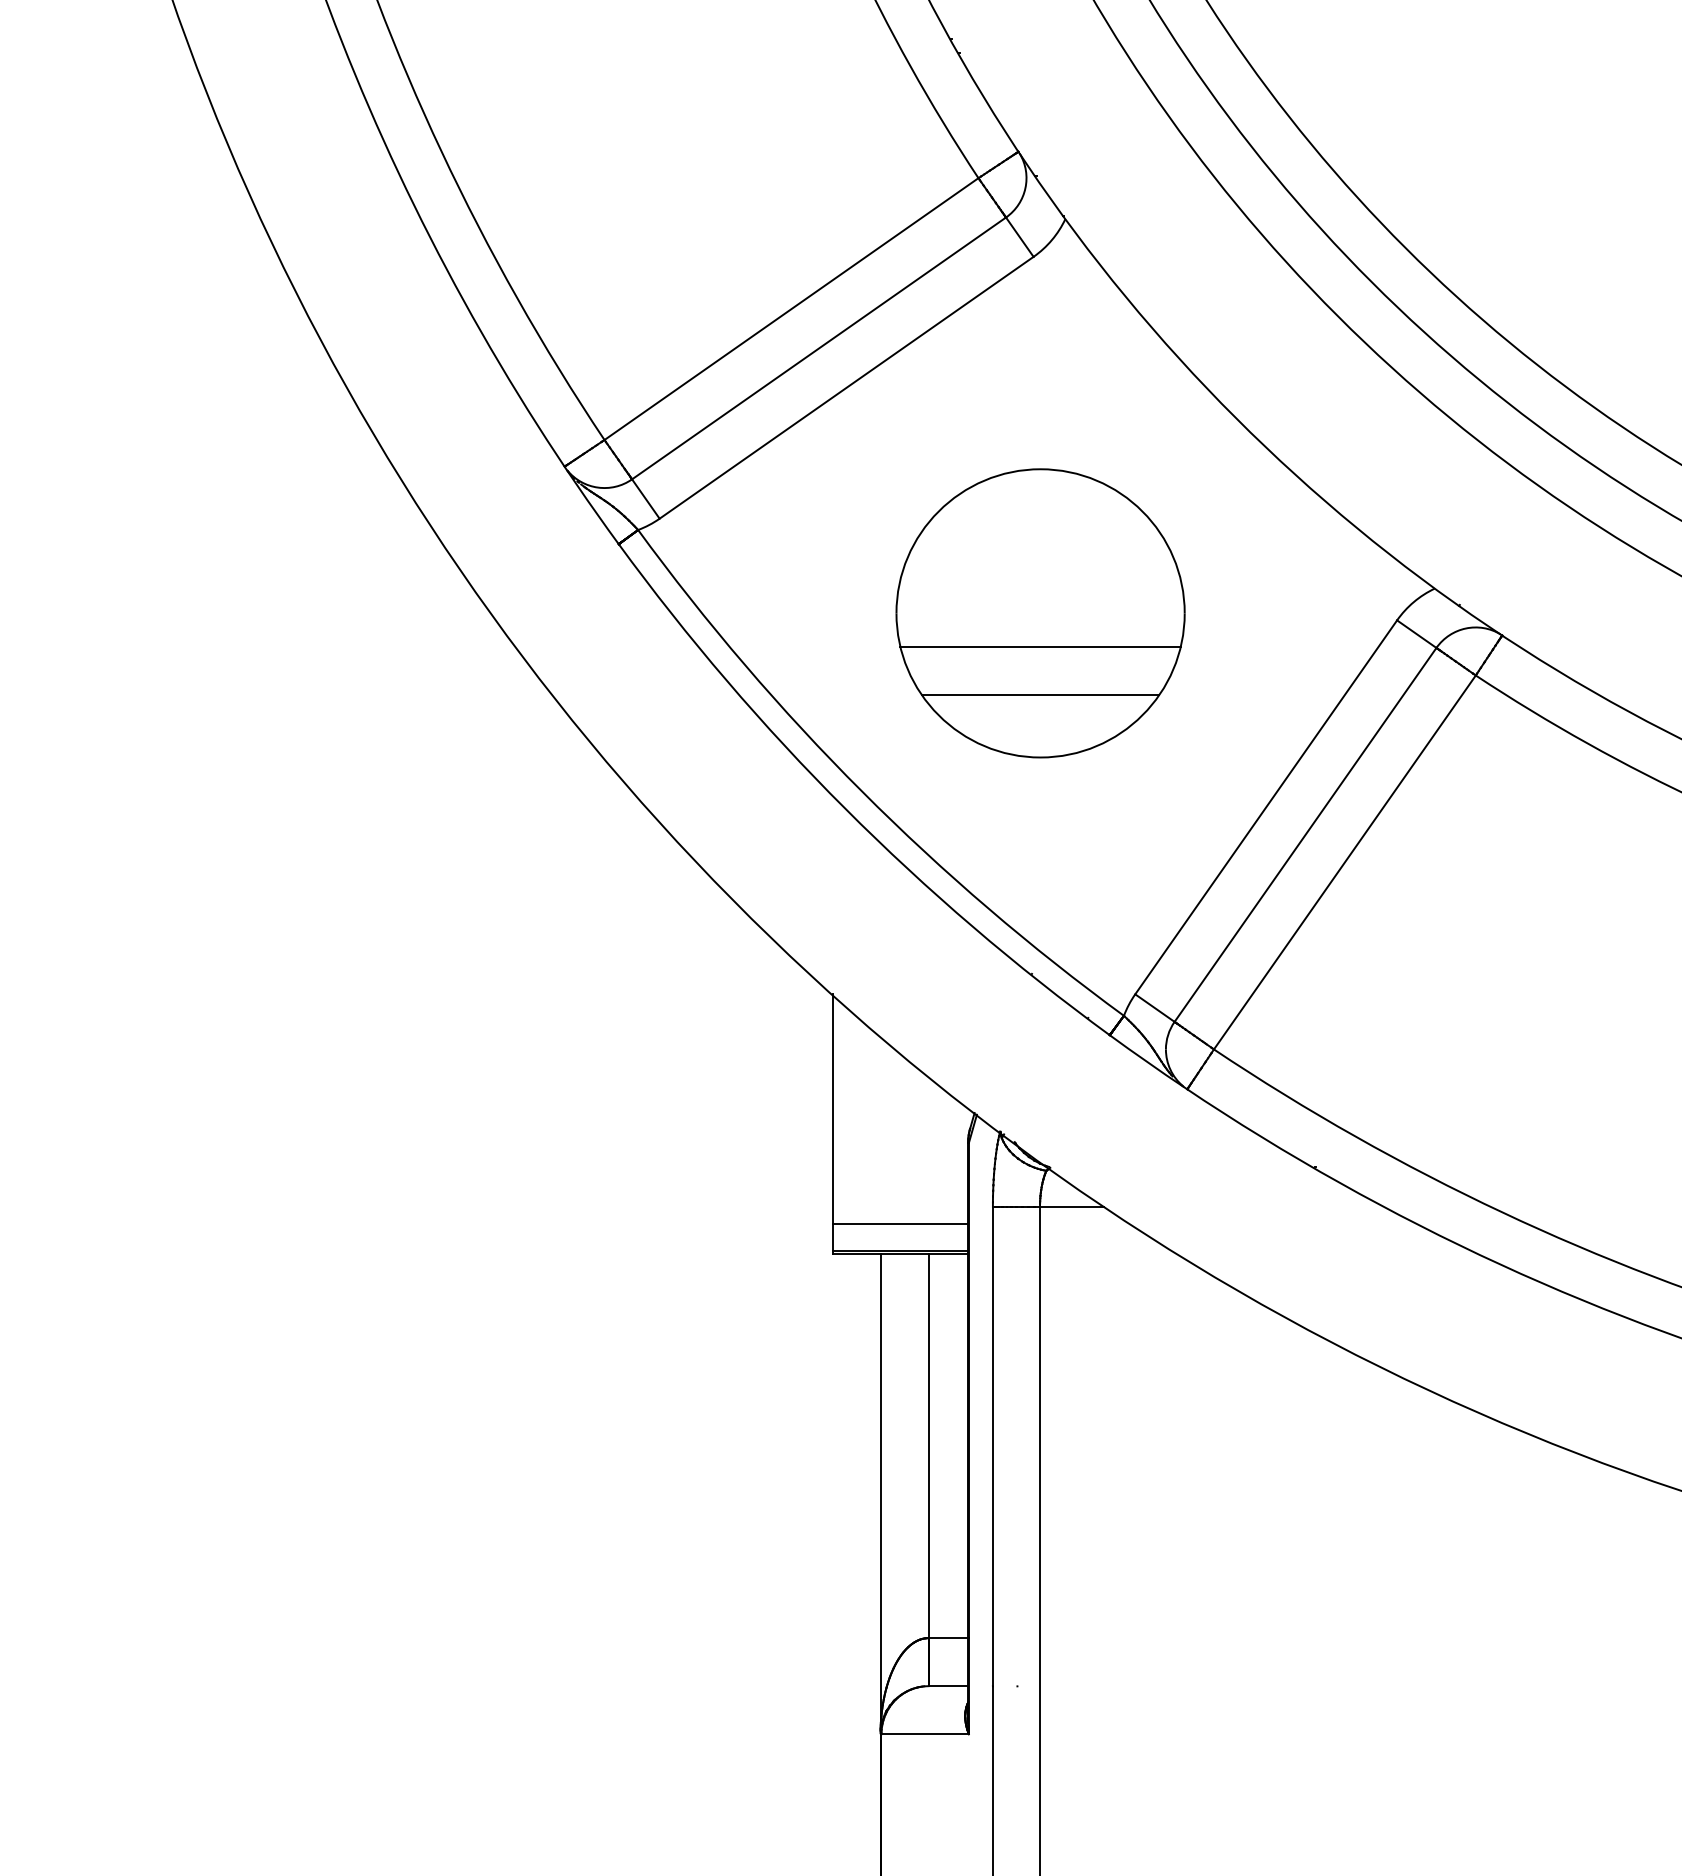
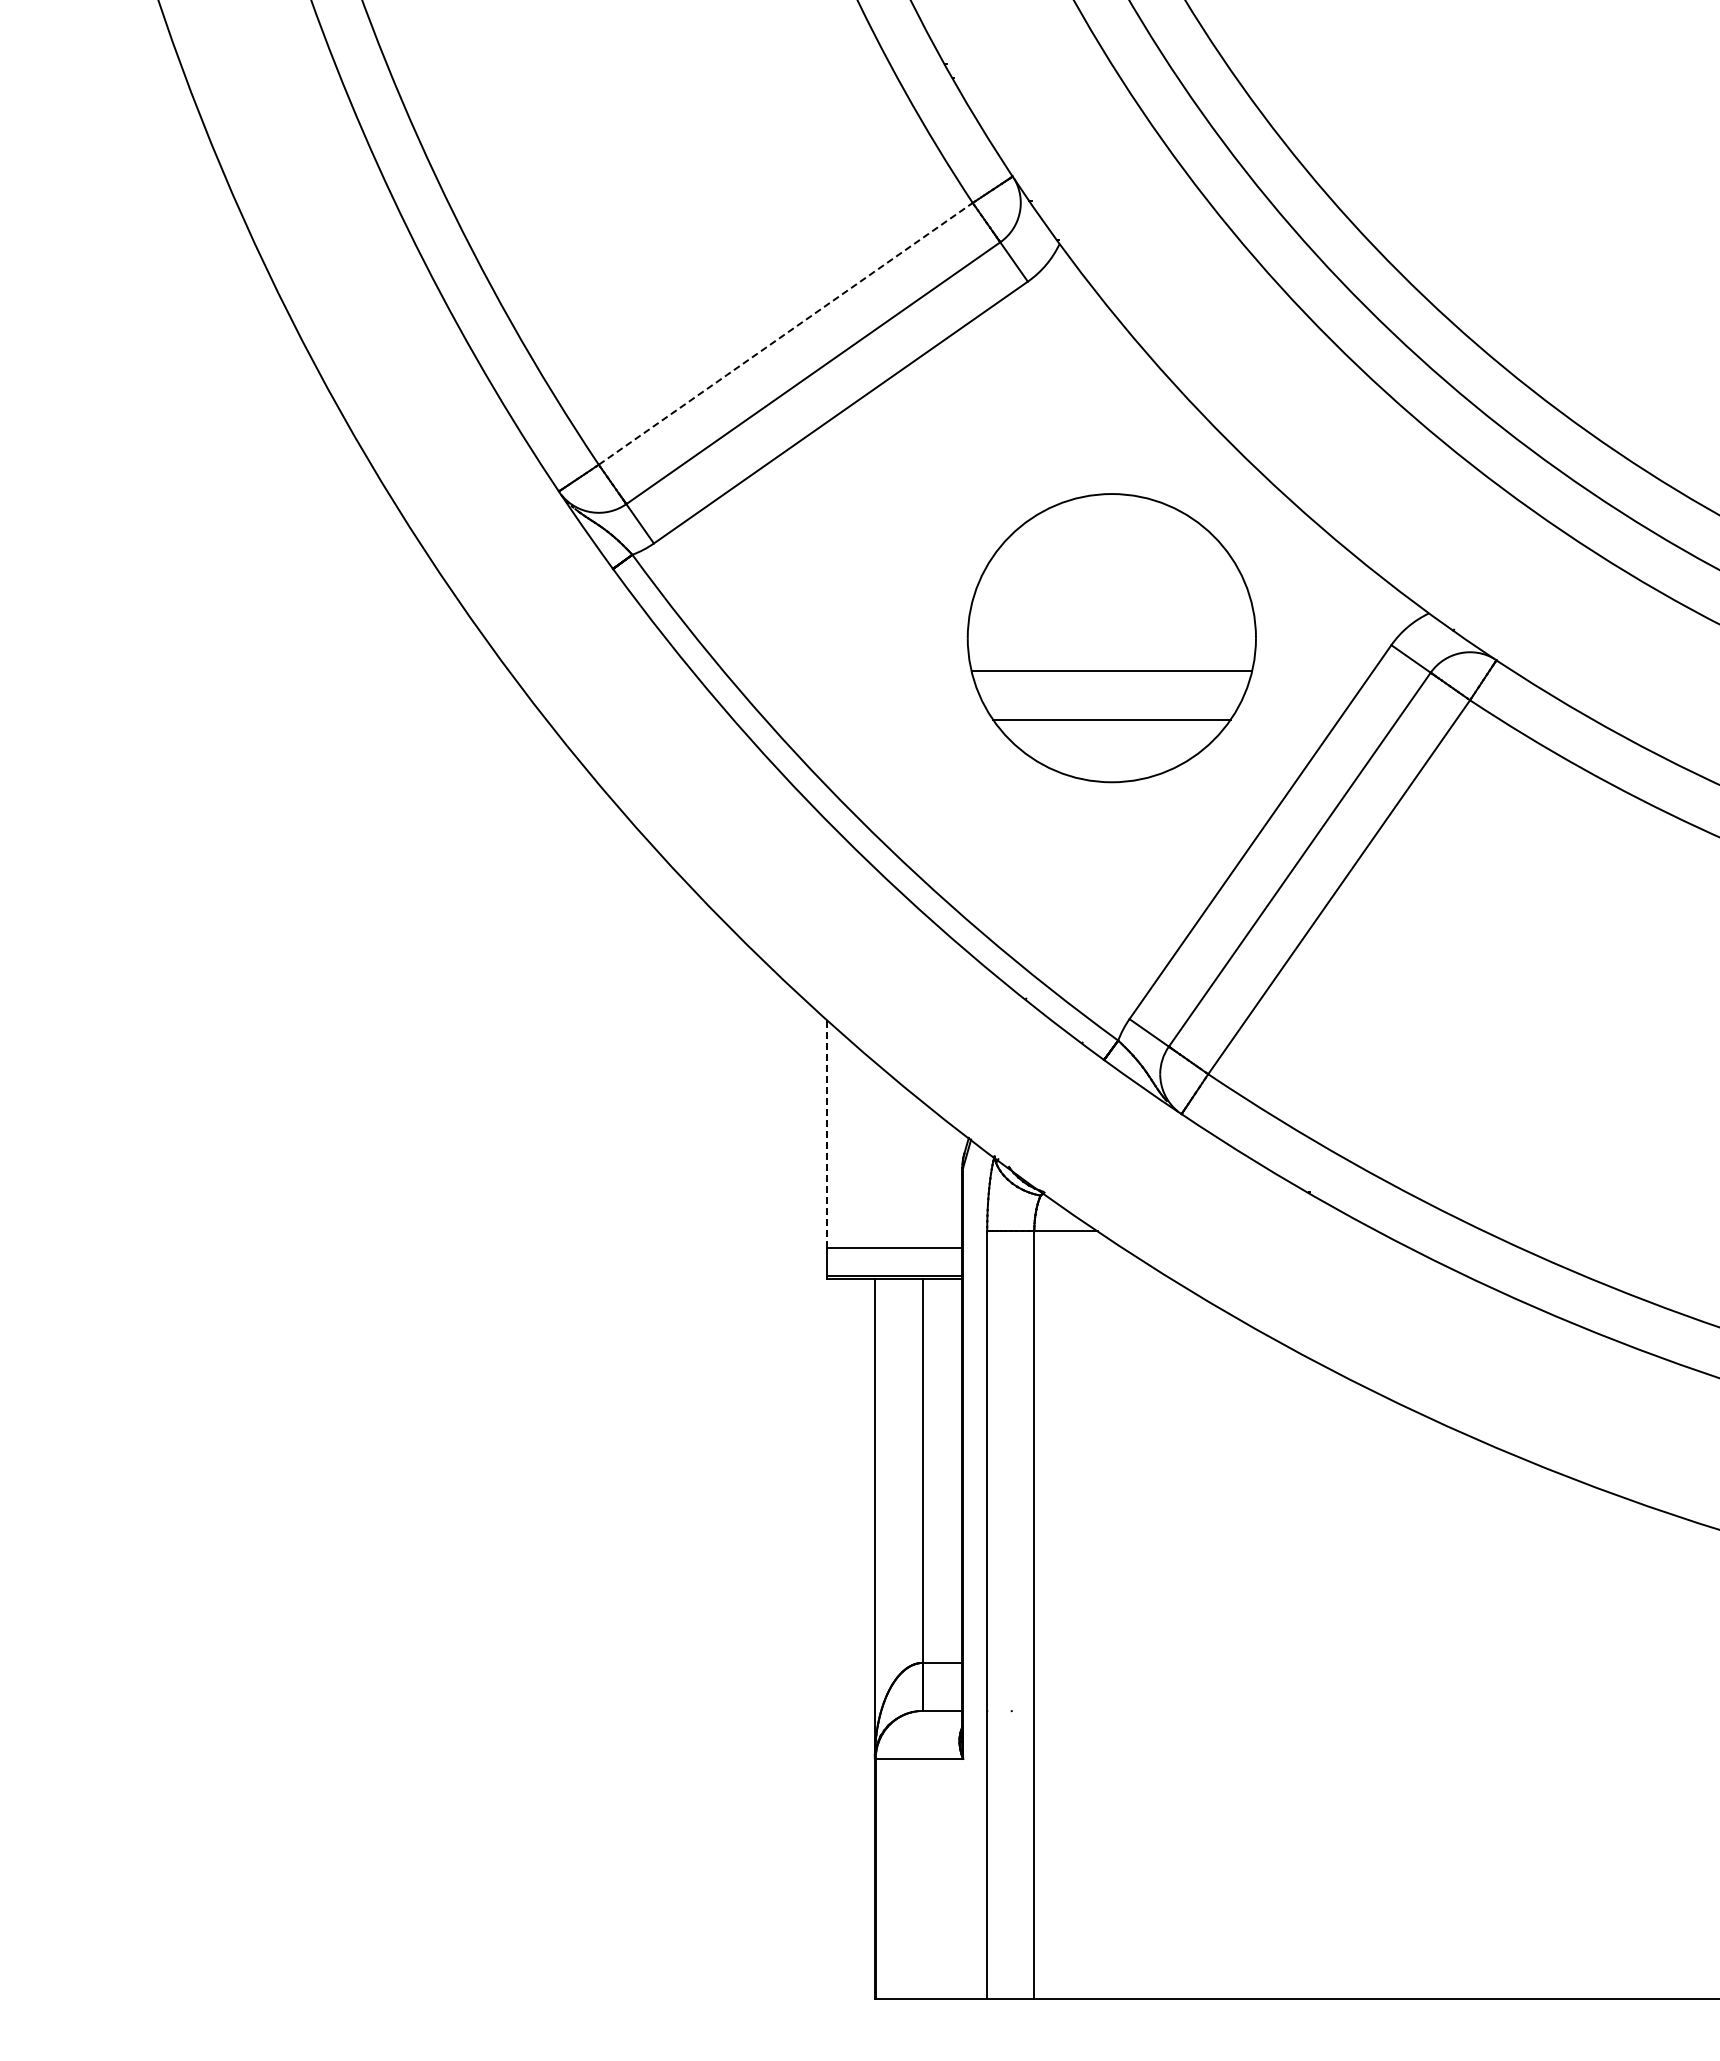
line: (792, 308) -> (786, 333), solid -> dashed
part: (1040, 613) -> (1111, 638), moved
line: (832, 1108) -> (826, 1133), solid -> dashed

